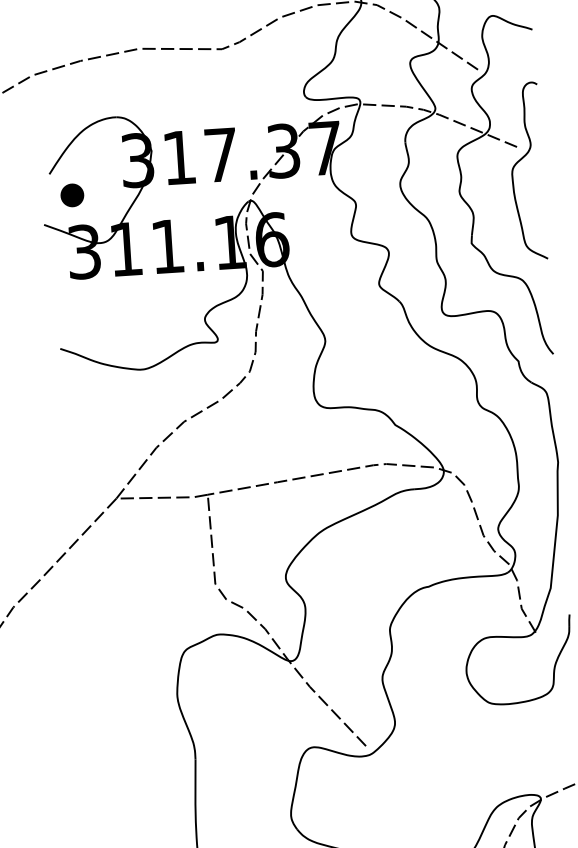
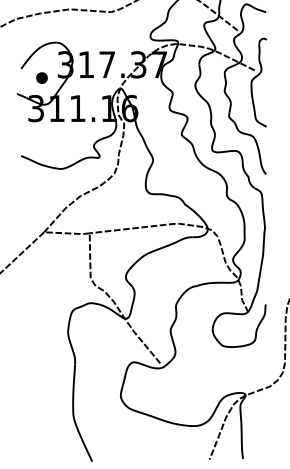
part: (71, 194) -> (41, 77), moved

